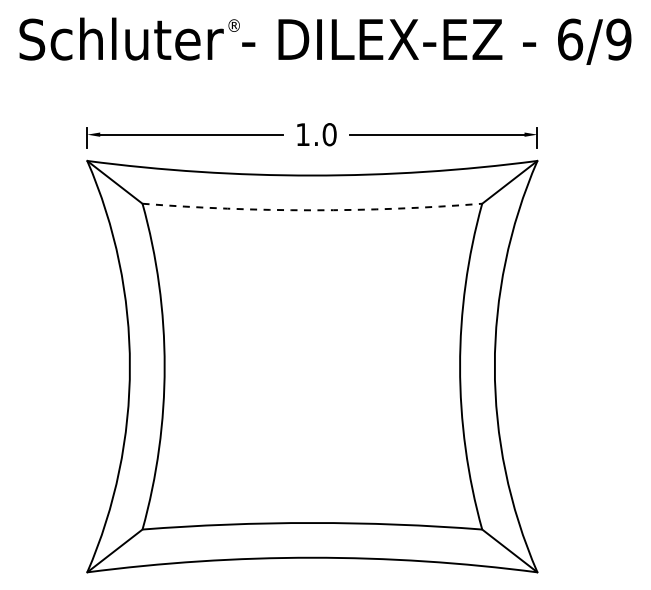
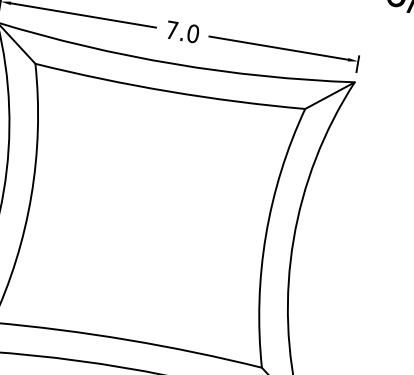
text: (302, 134) -> (171, 30), 1.0 -> 7.0
arc: (312, 210) -> (169, 91), dashed -> solid

